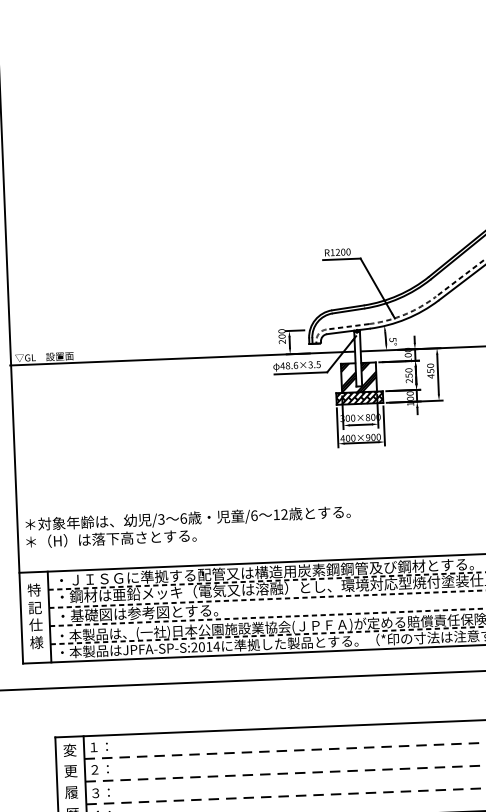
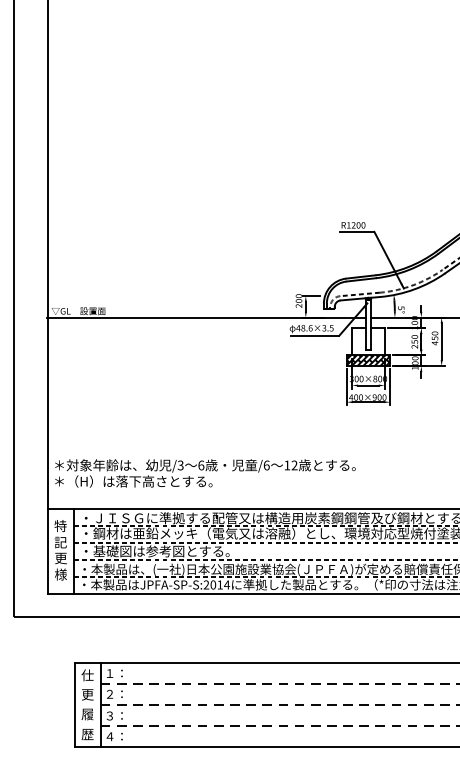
hatch: (358, 377) -> (368, 341), removed
text: (35, 625) -> (60, 558), 仕 -> 更
text: (69, 750) -> (87, 675), 変 -> 仕

